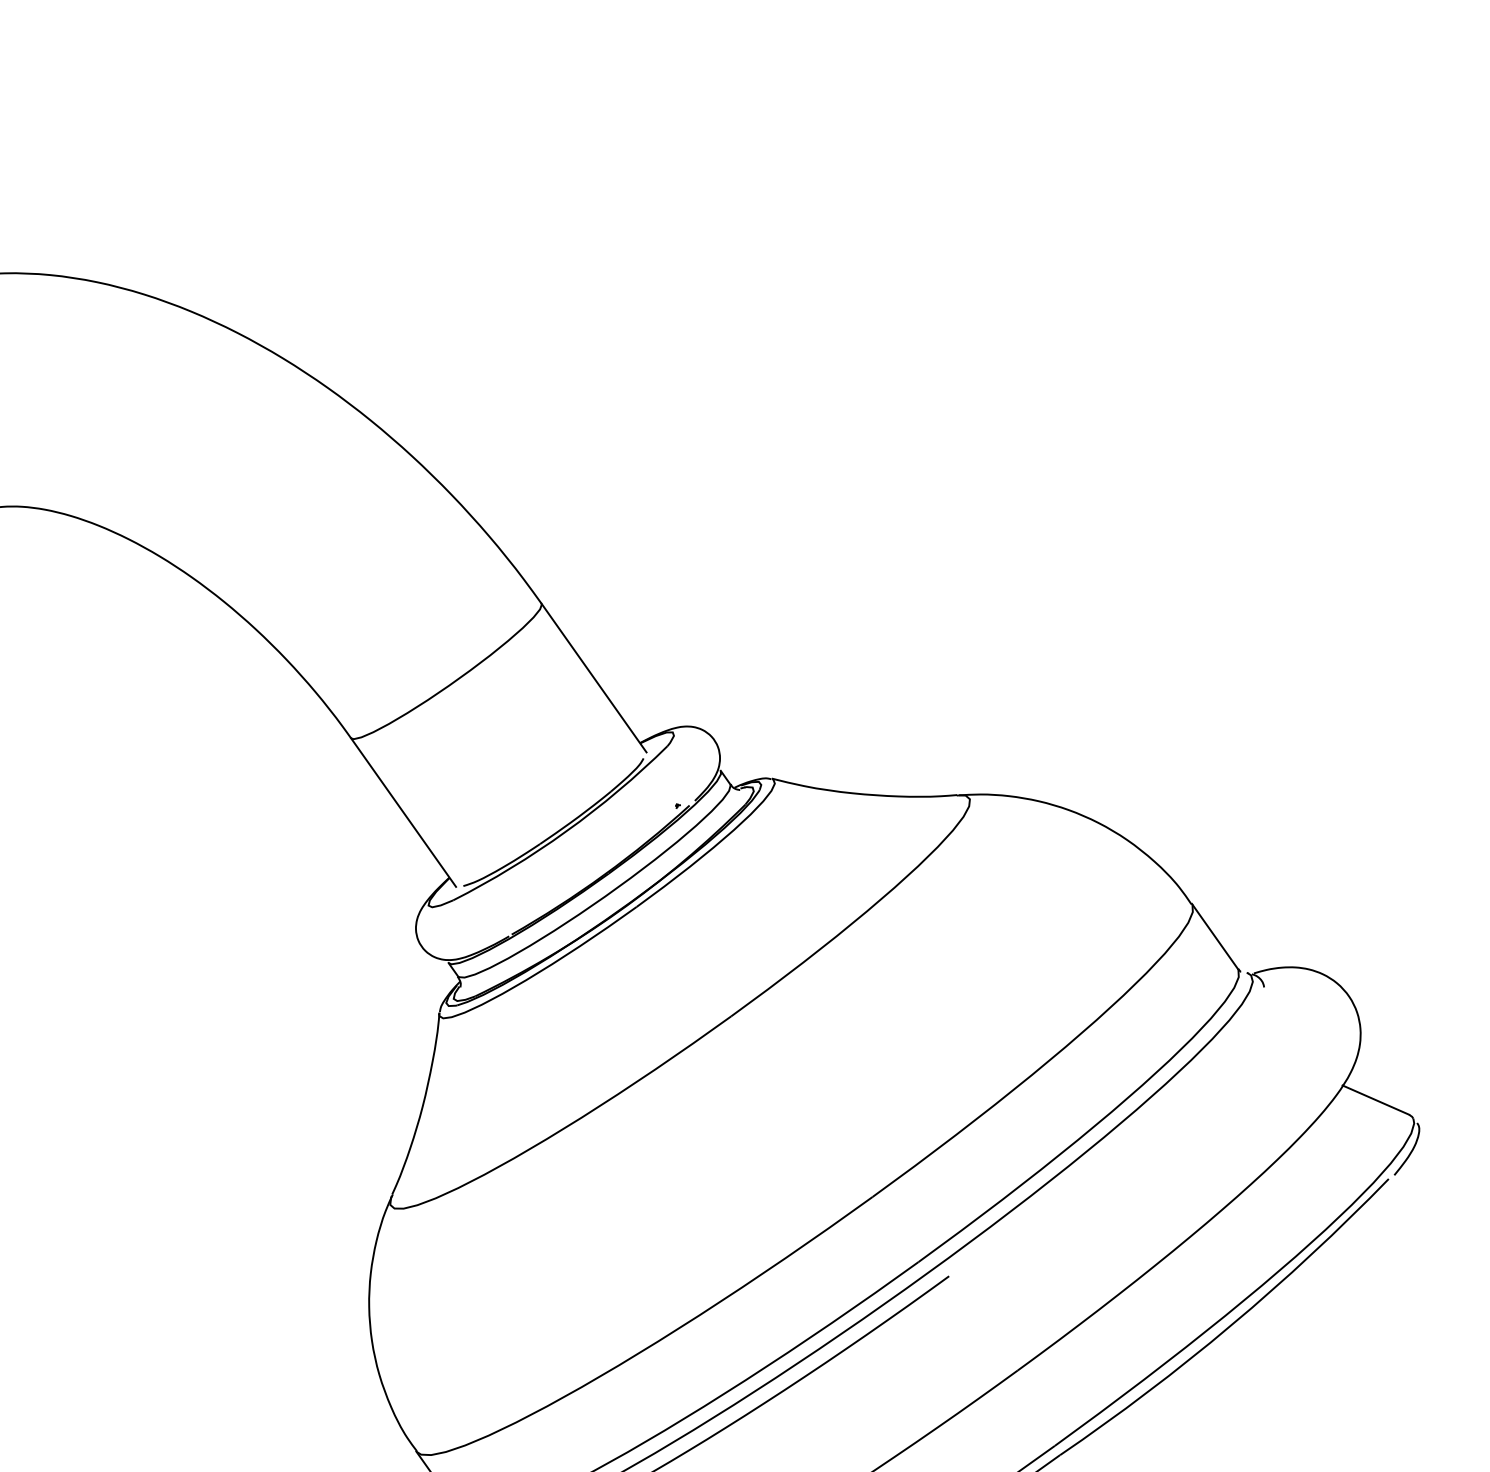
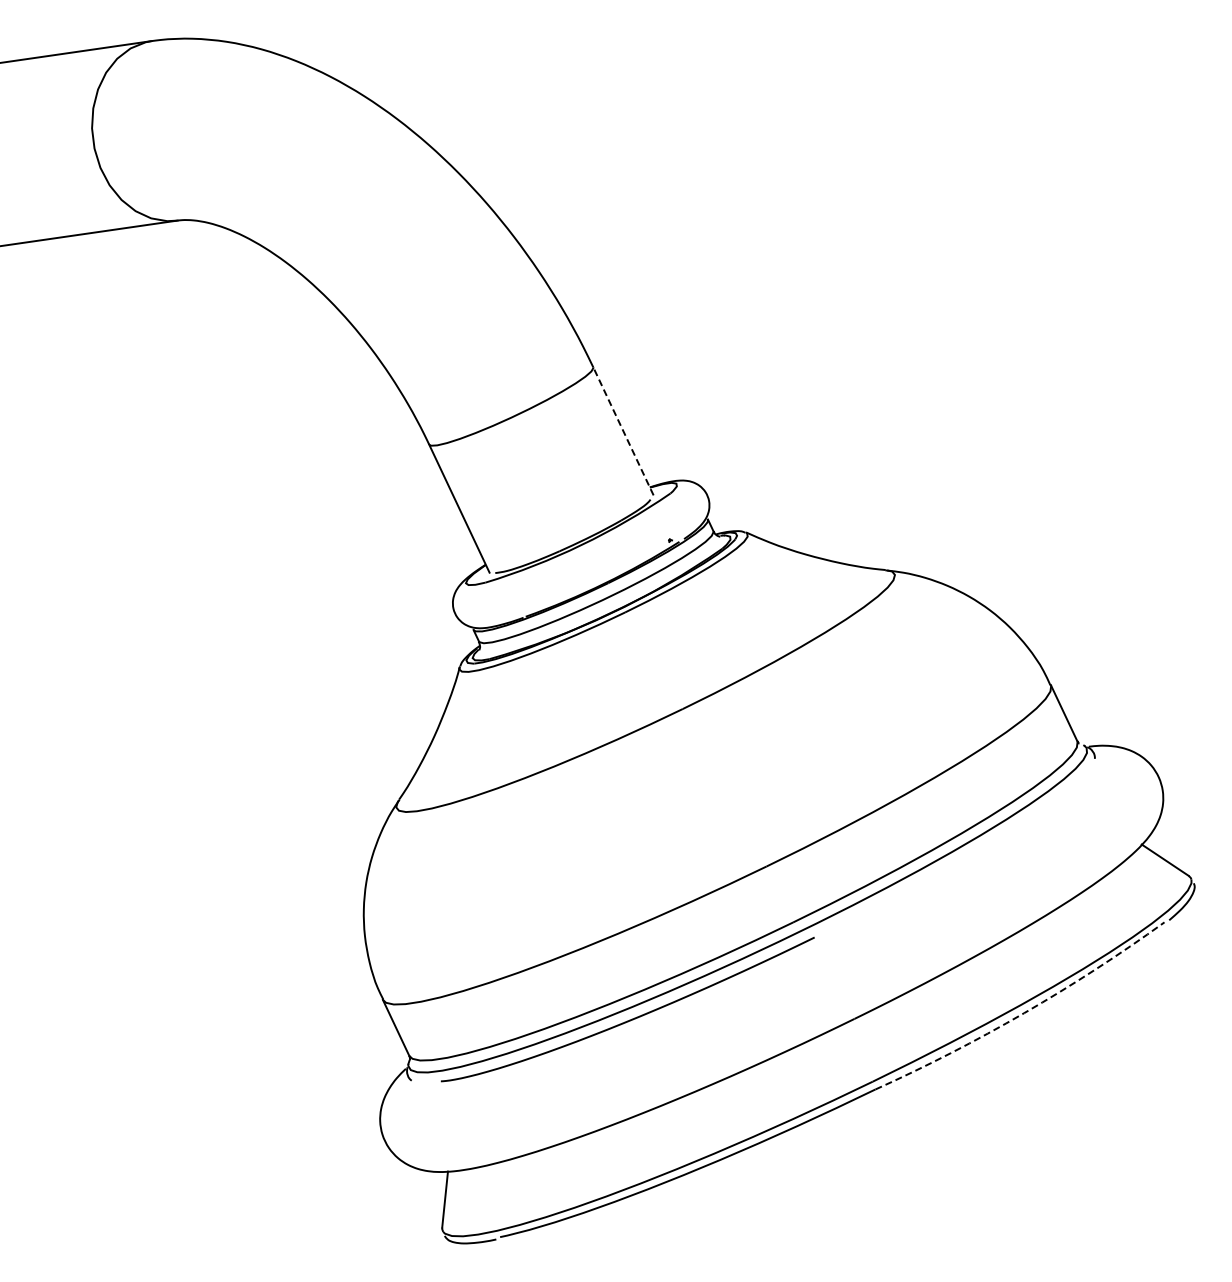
line: (594, 678) -> (623, 431), solid -> dashed
arc: (1231, 1325) -> (1024, 1013), solid -> dashed

